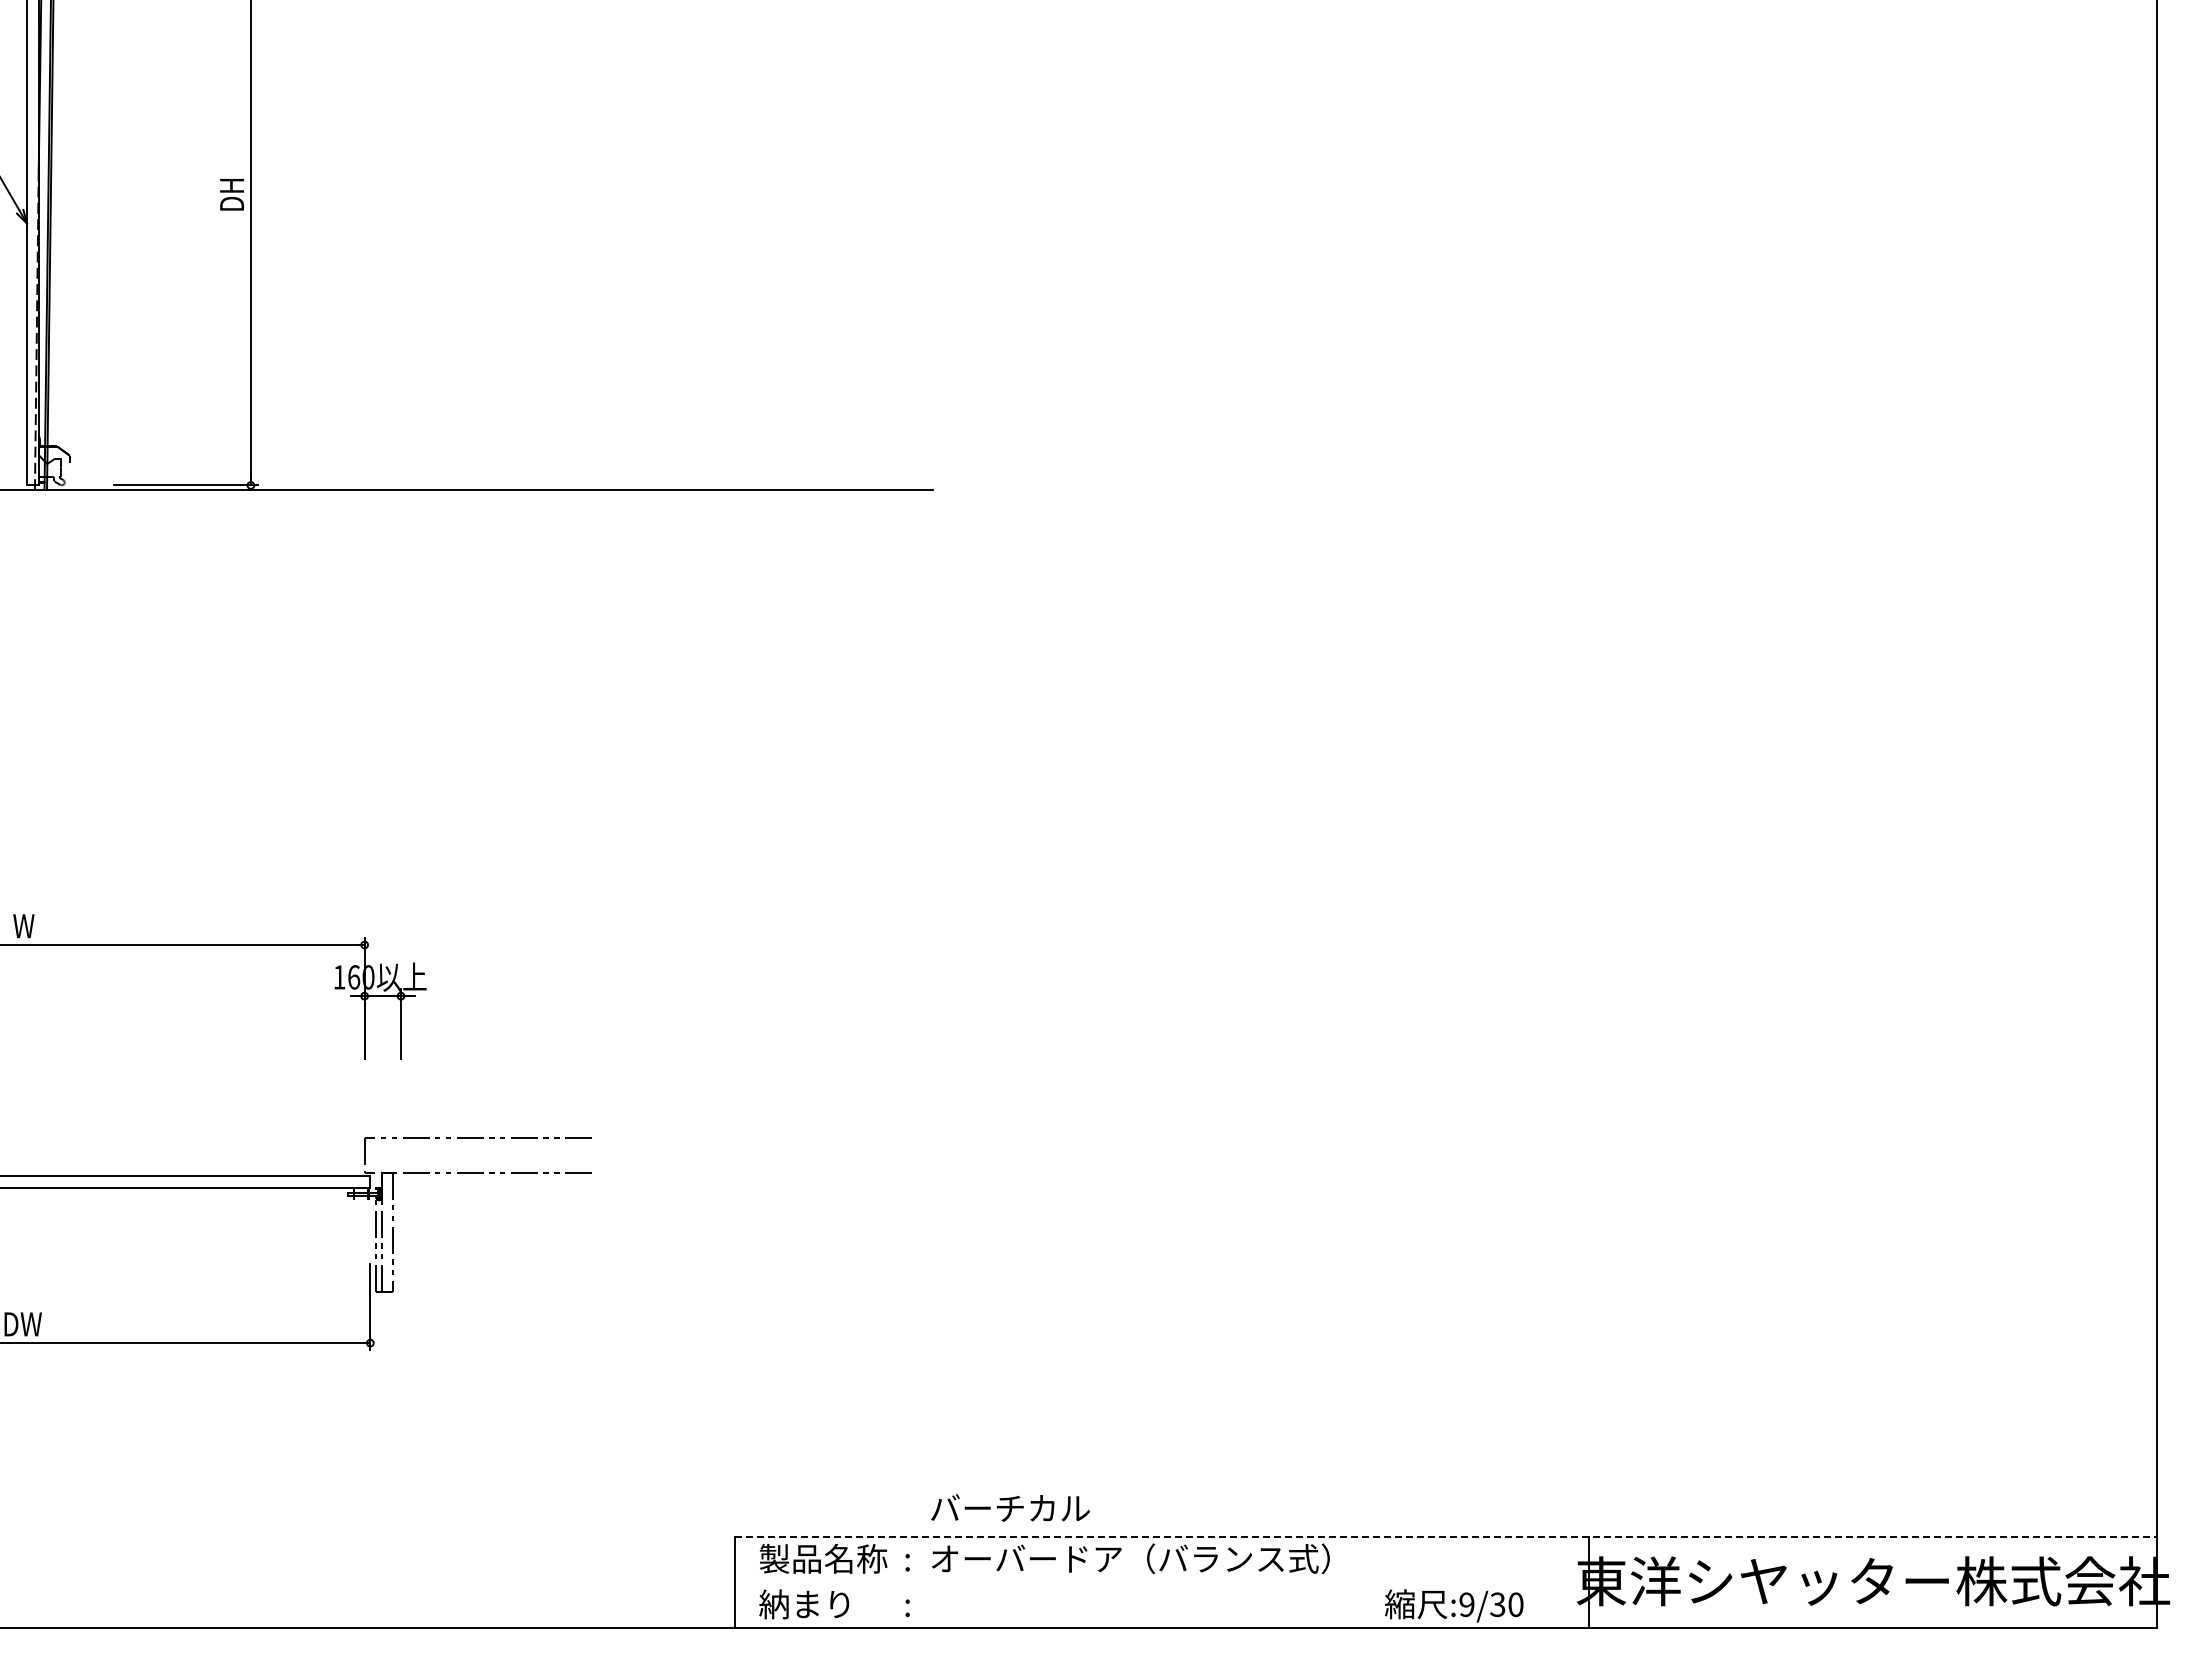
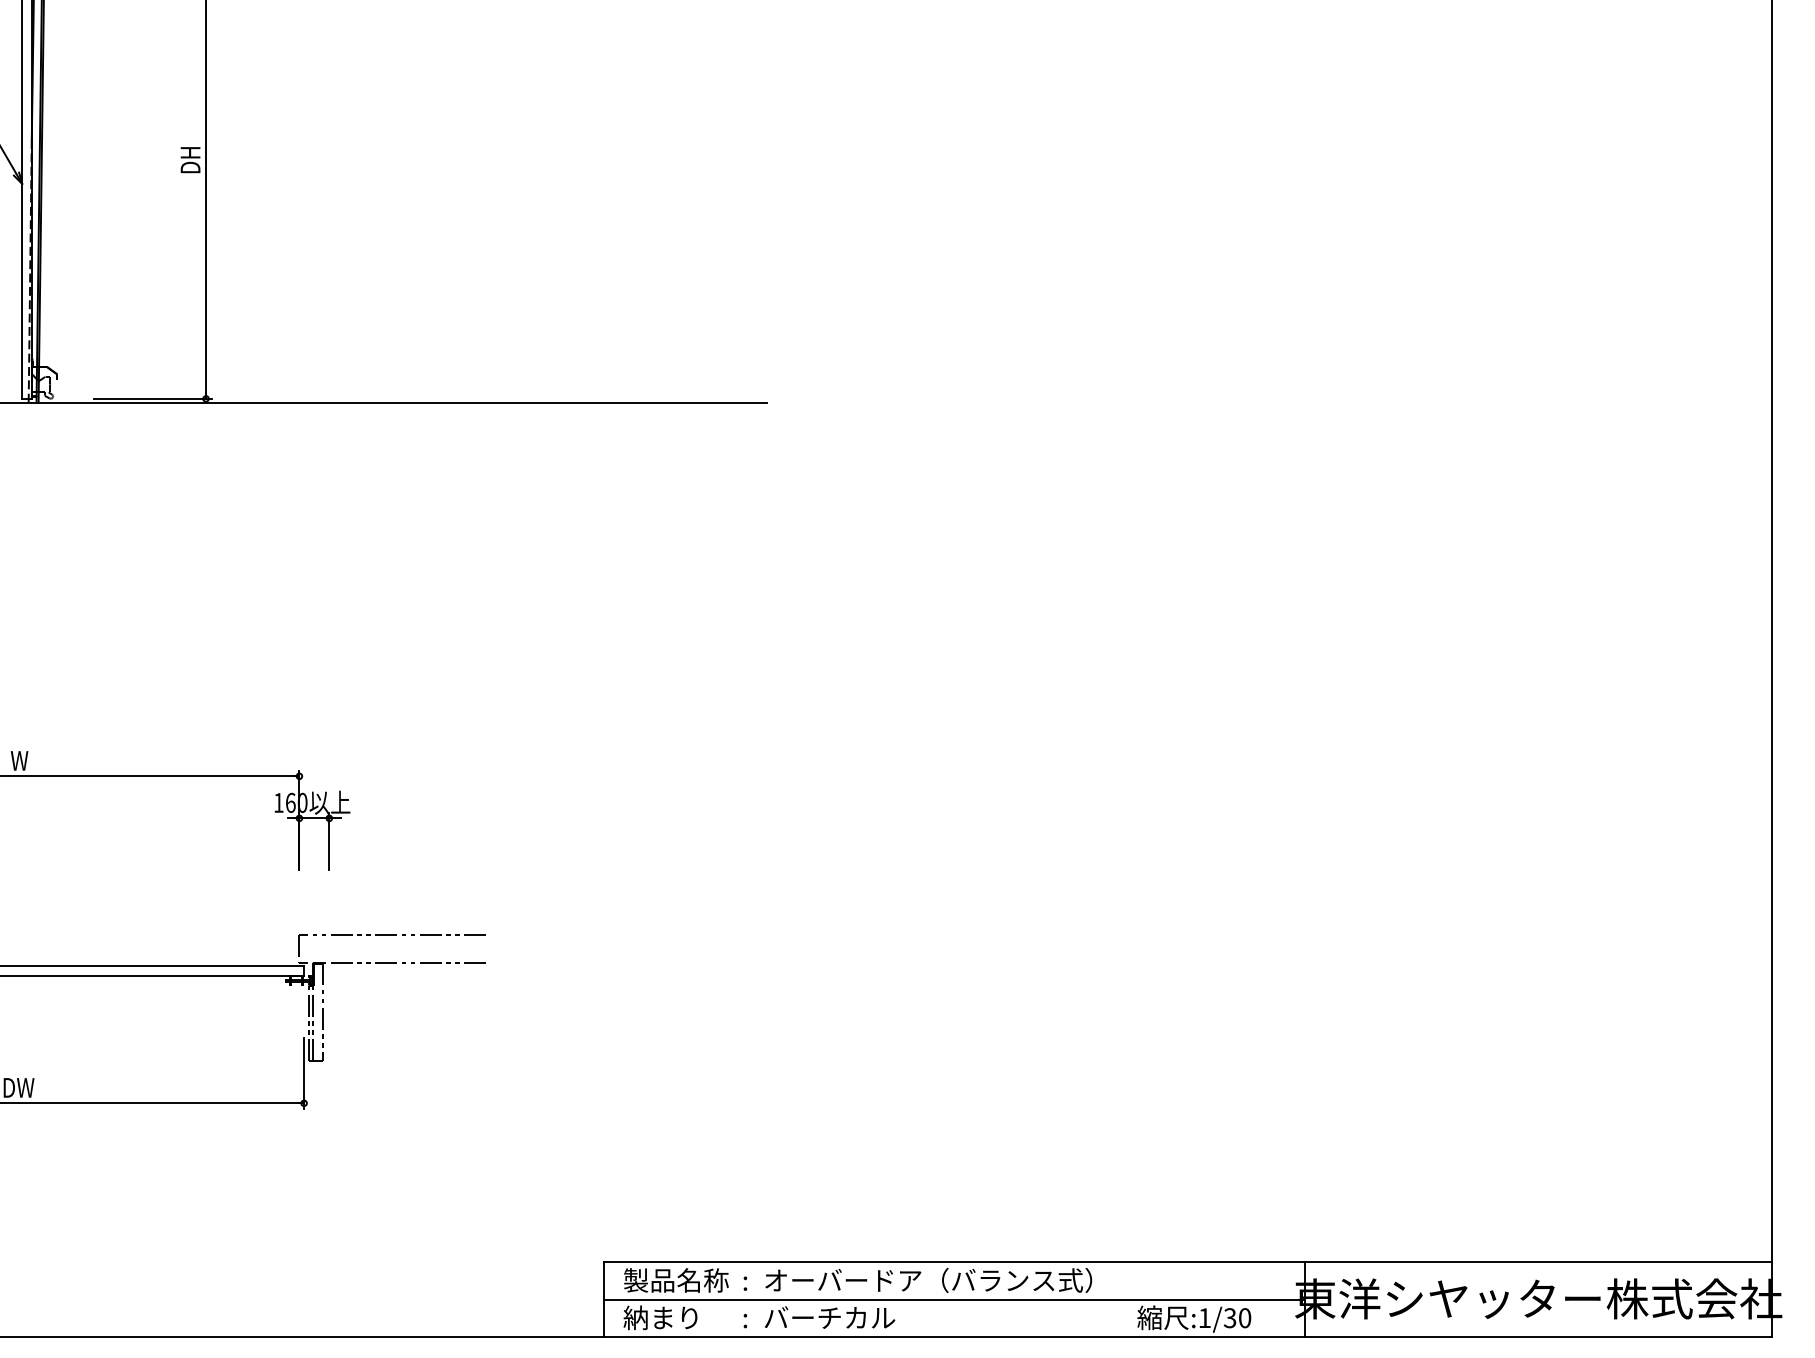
text: (1010, 1507) -> (829, 1317), moved
line: (1446, 1536) -> (1187, 1262), dashed -> solid
line: (1161, 1582) -> (953, 1299), added
text: (1466, 1604) -> (1204, 1317), :9/30 -> :1/30

